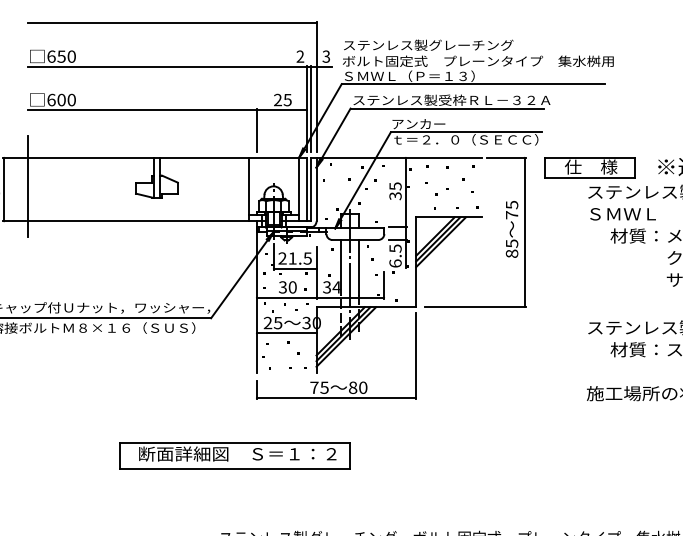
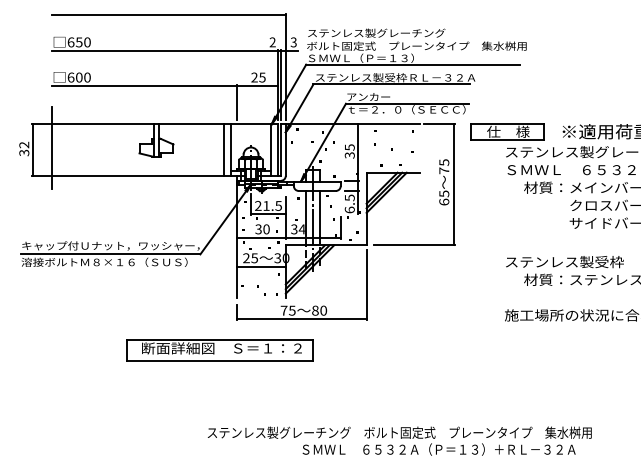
line: (240, 188) -> (224, 149), added
text: (512, 253) -> (444, 201), 85 -> 65
part: (234, 456) -> (219, 350), moved

